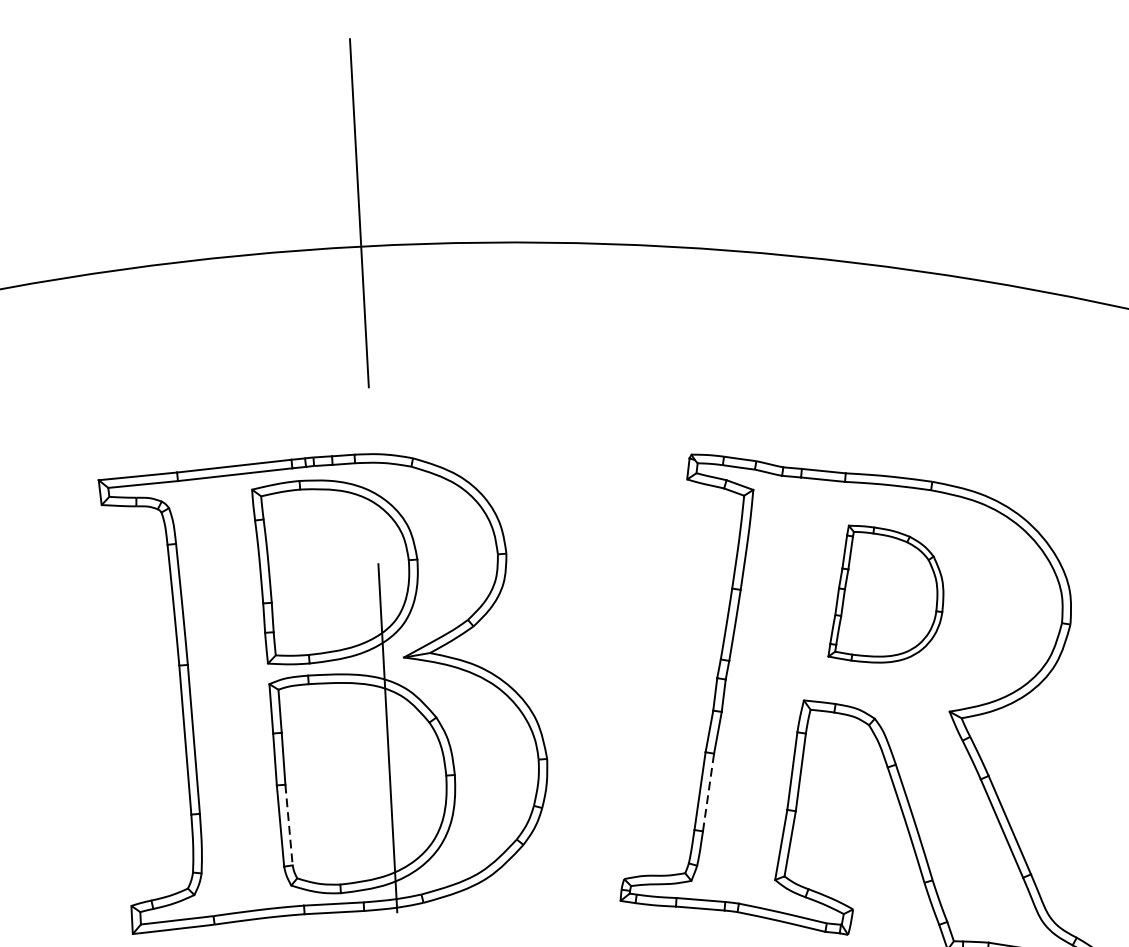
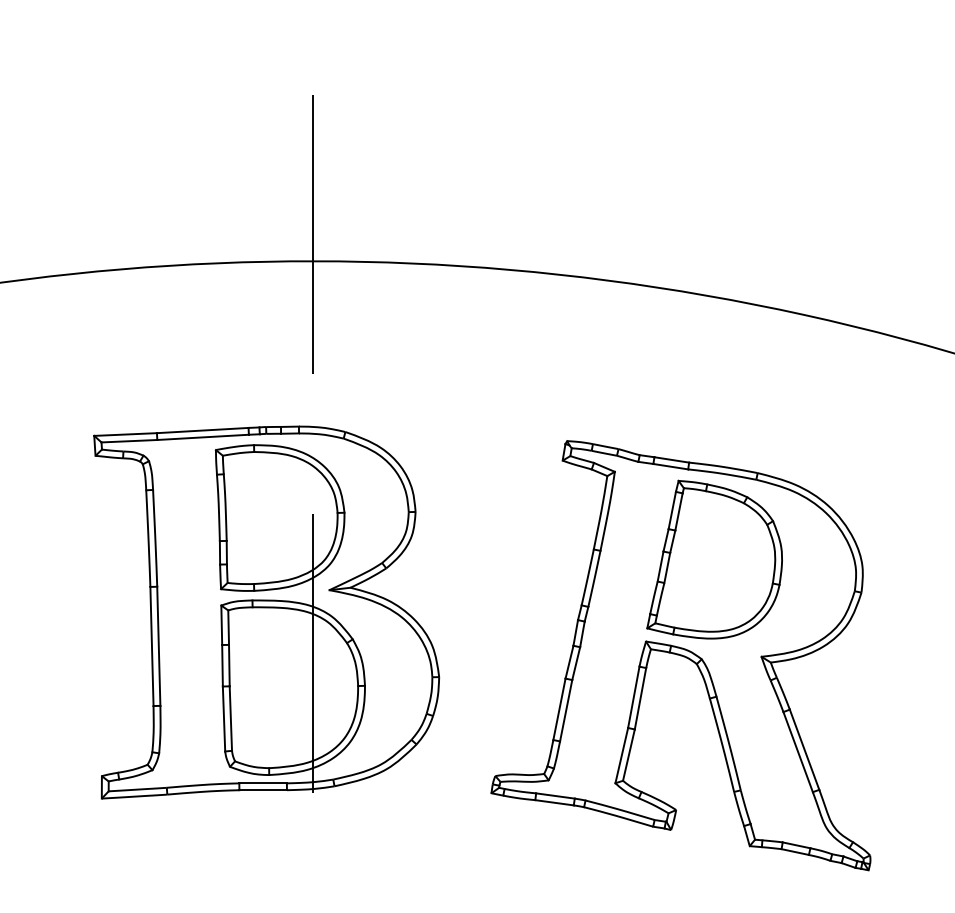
part: (884, 592) -> (714, 559), size x1.43
line: (708, 792) -> (566, 710), dashed -> solid
line: (288, 826) -> (230, 719), dashed -> solid

